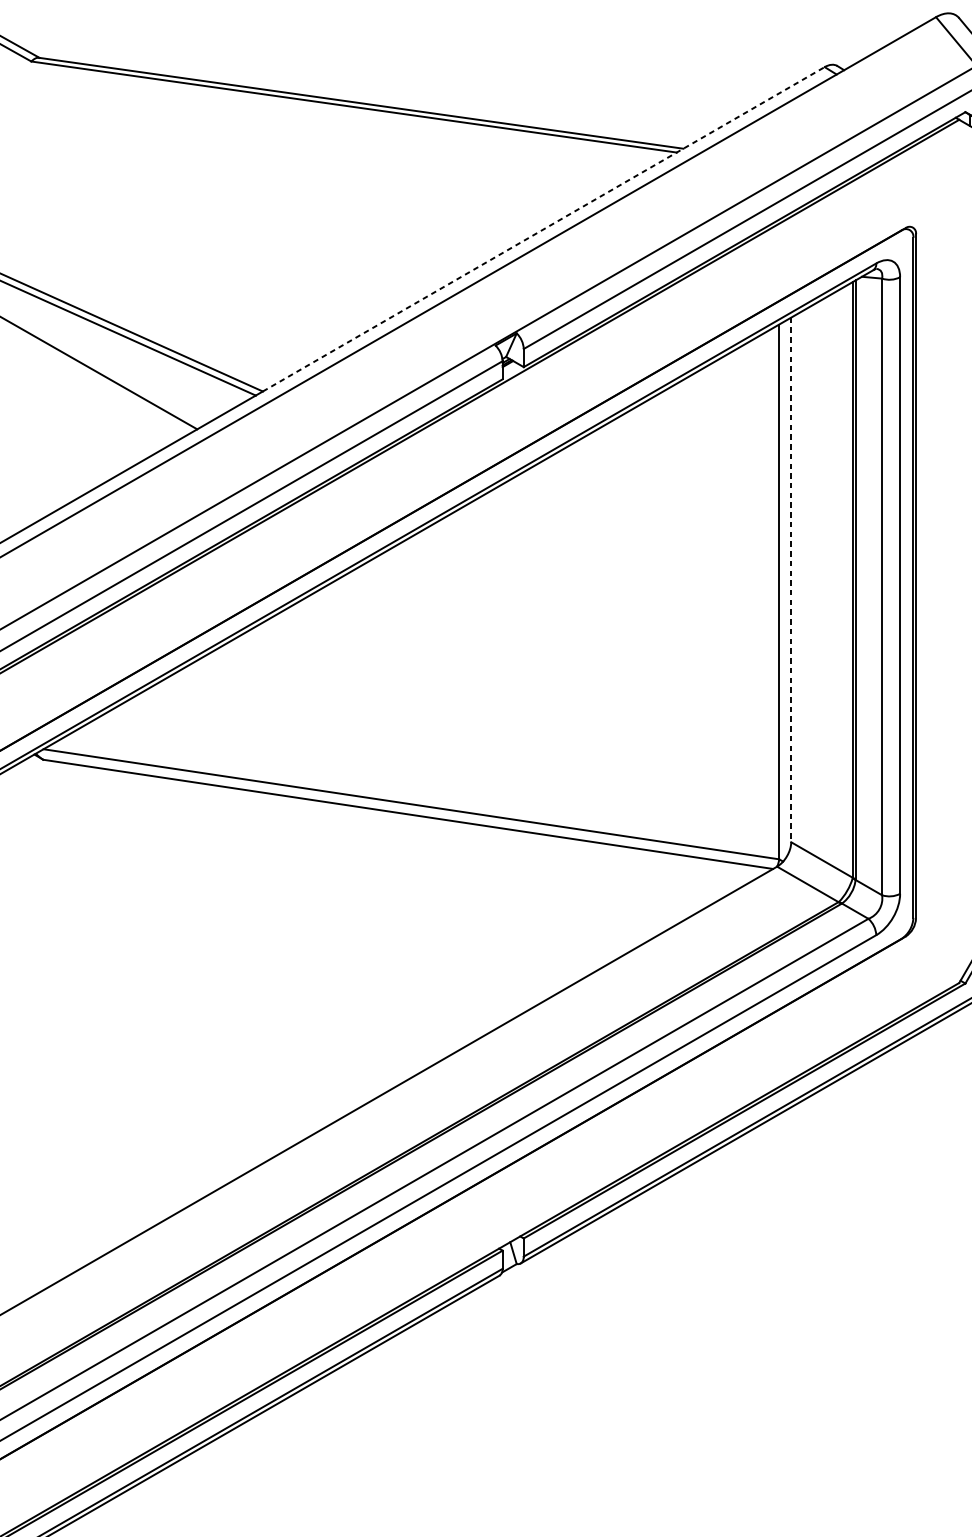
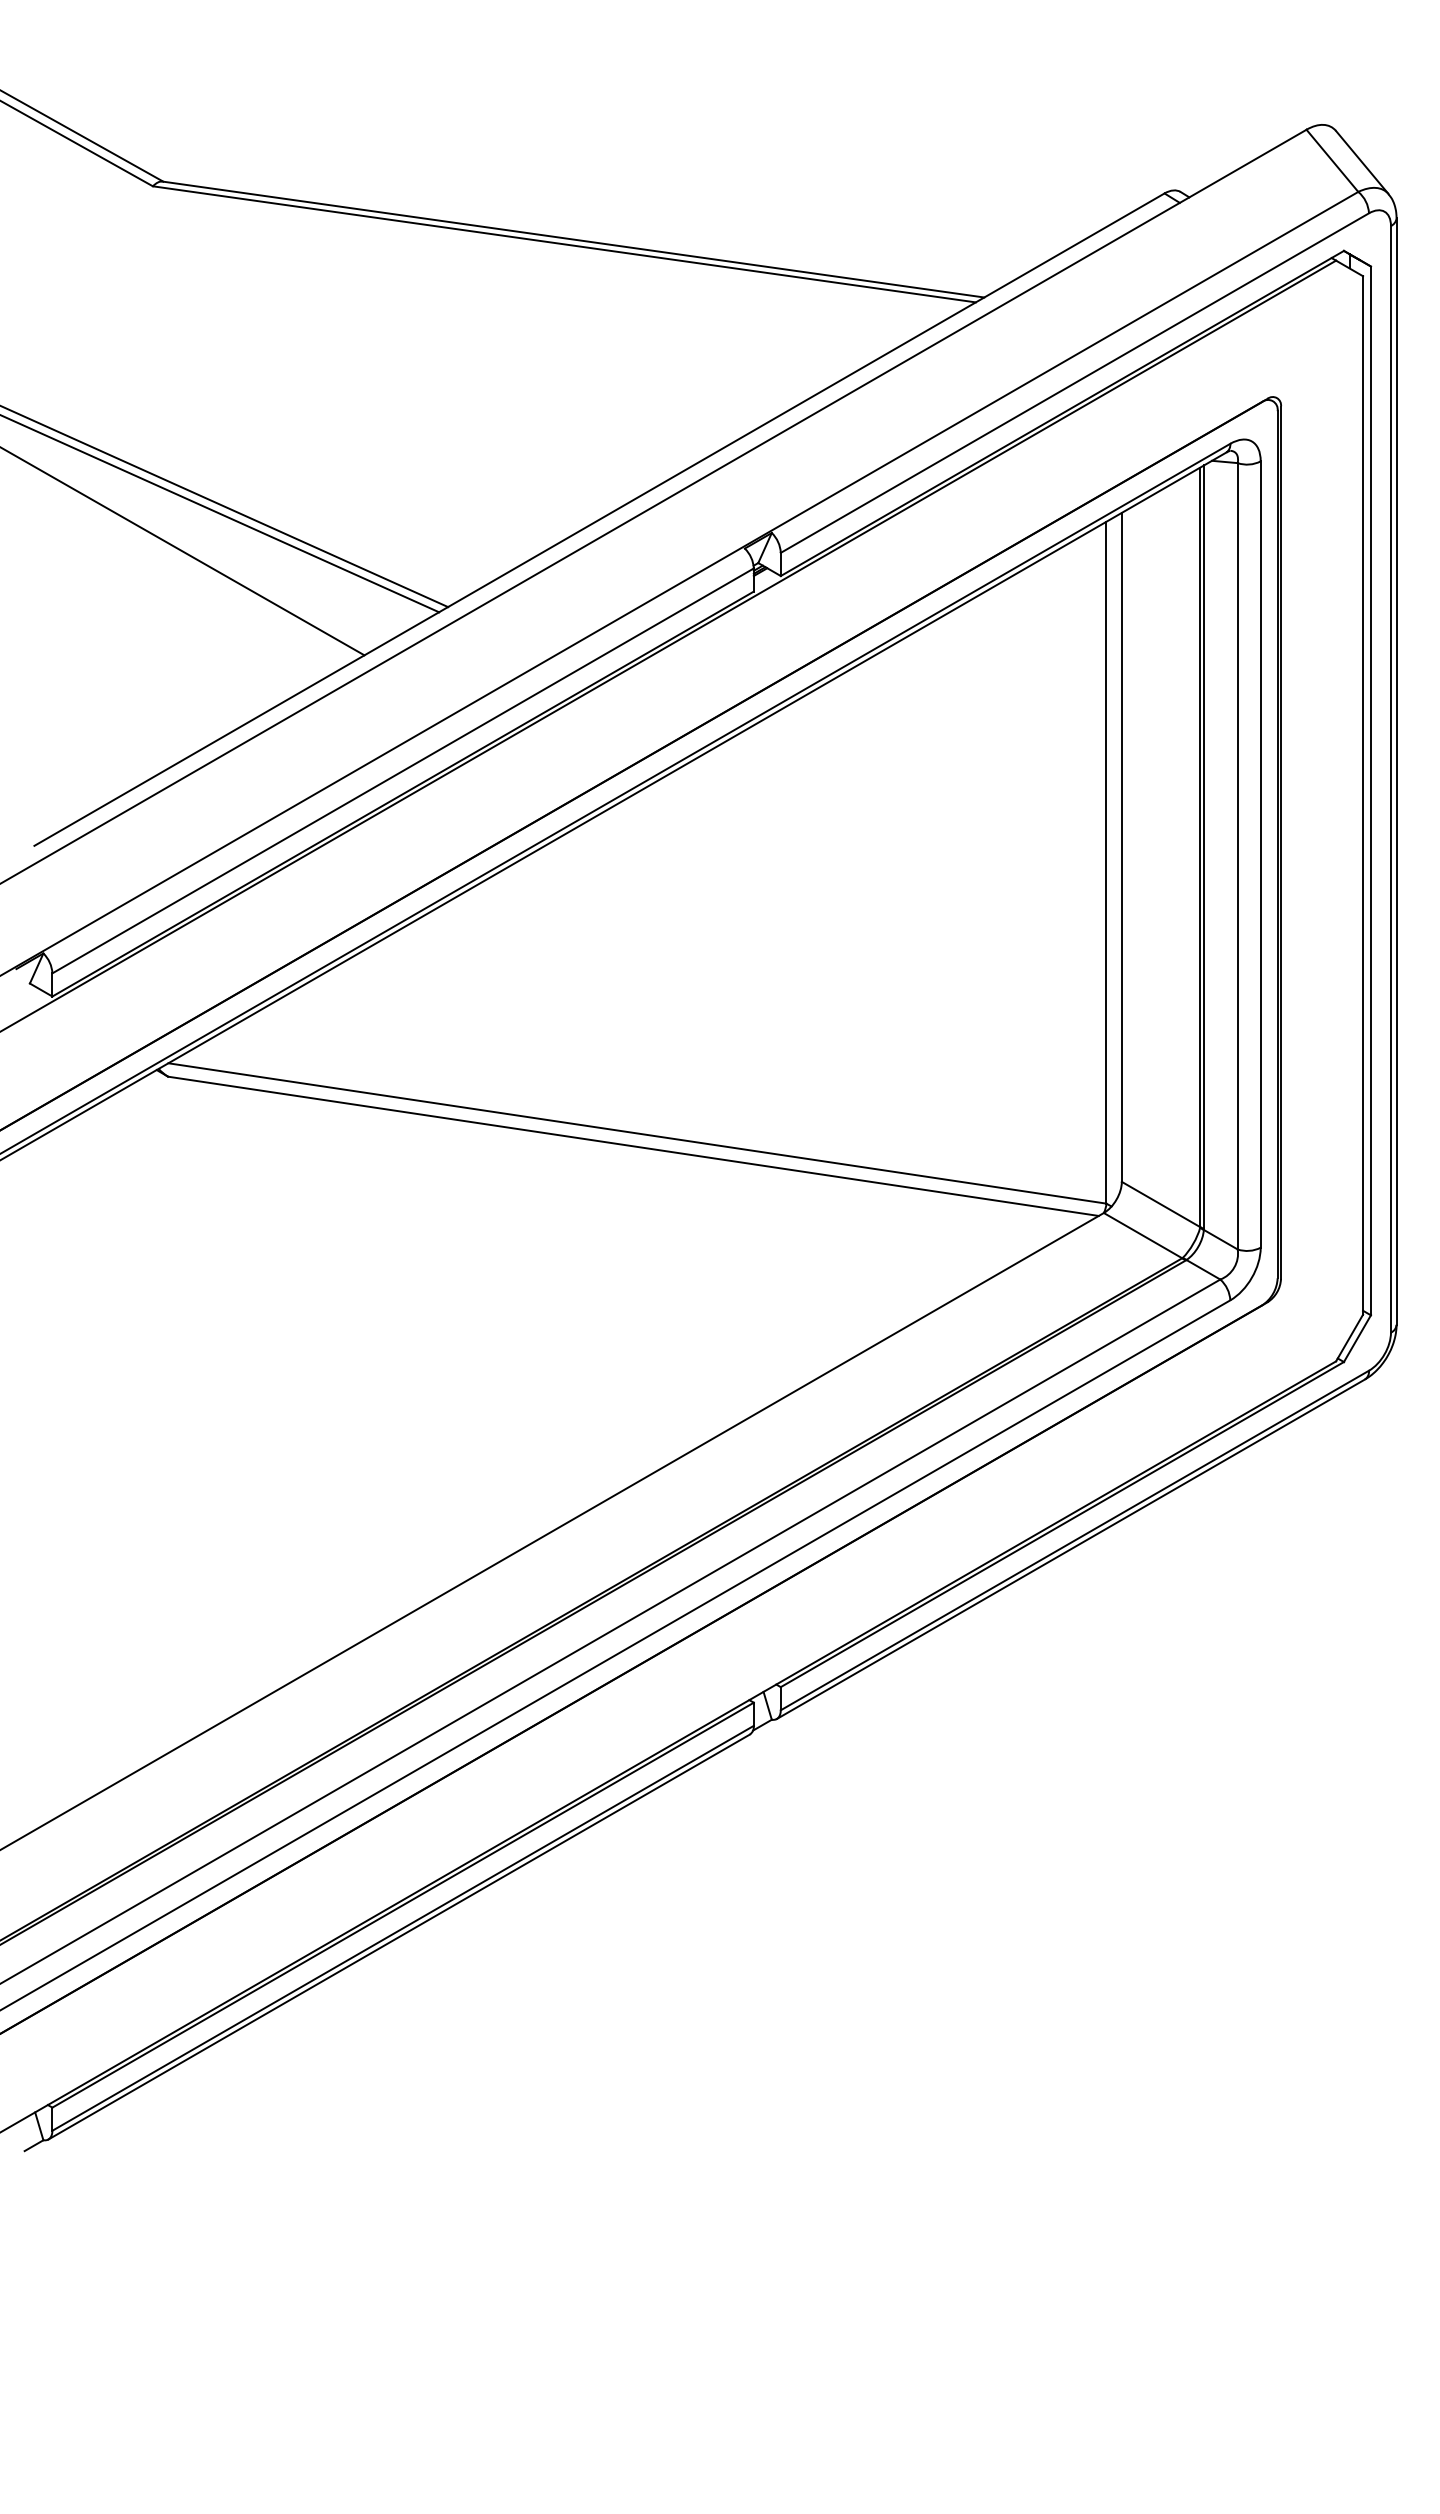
line: (543, 229) -> (806, 400), dashed -> solid
line: (790, 580) -> (1121, 847), dashed -> solid

